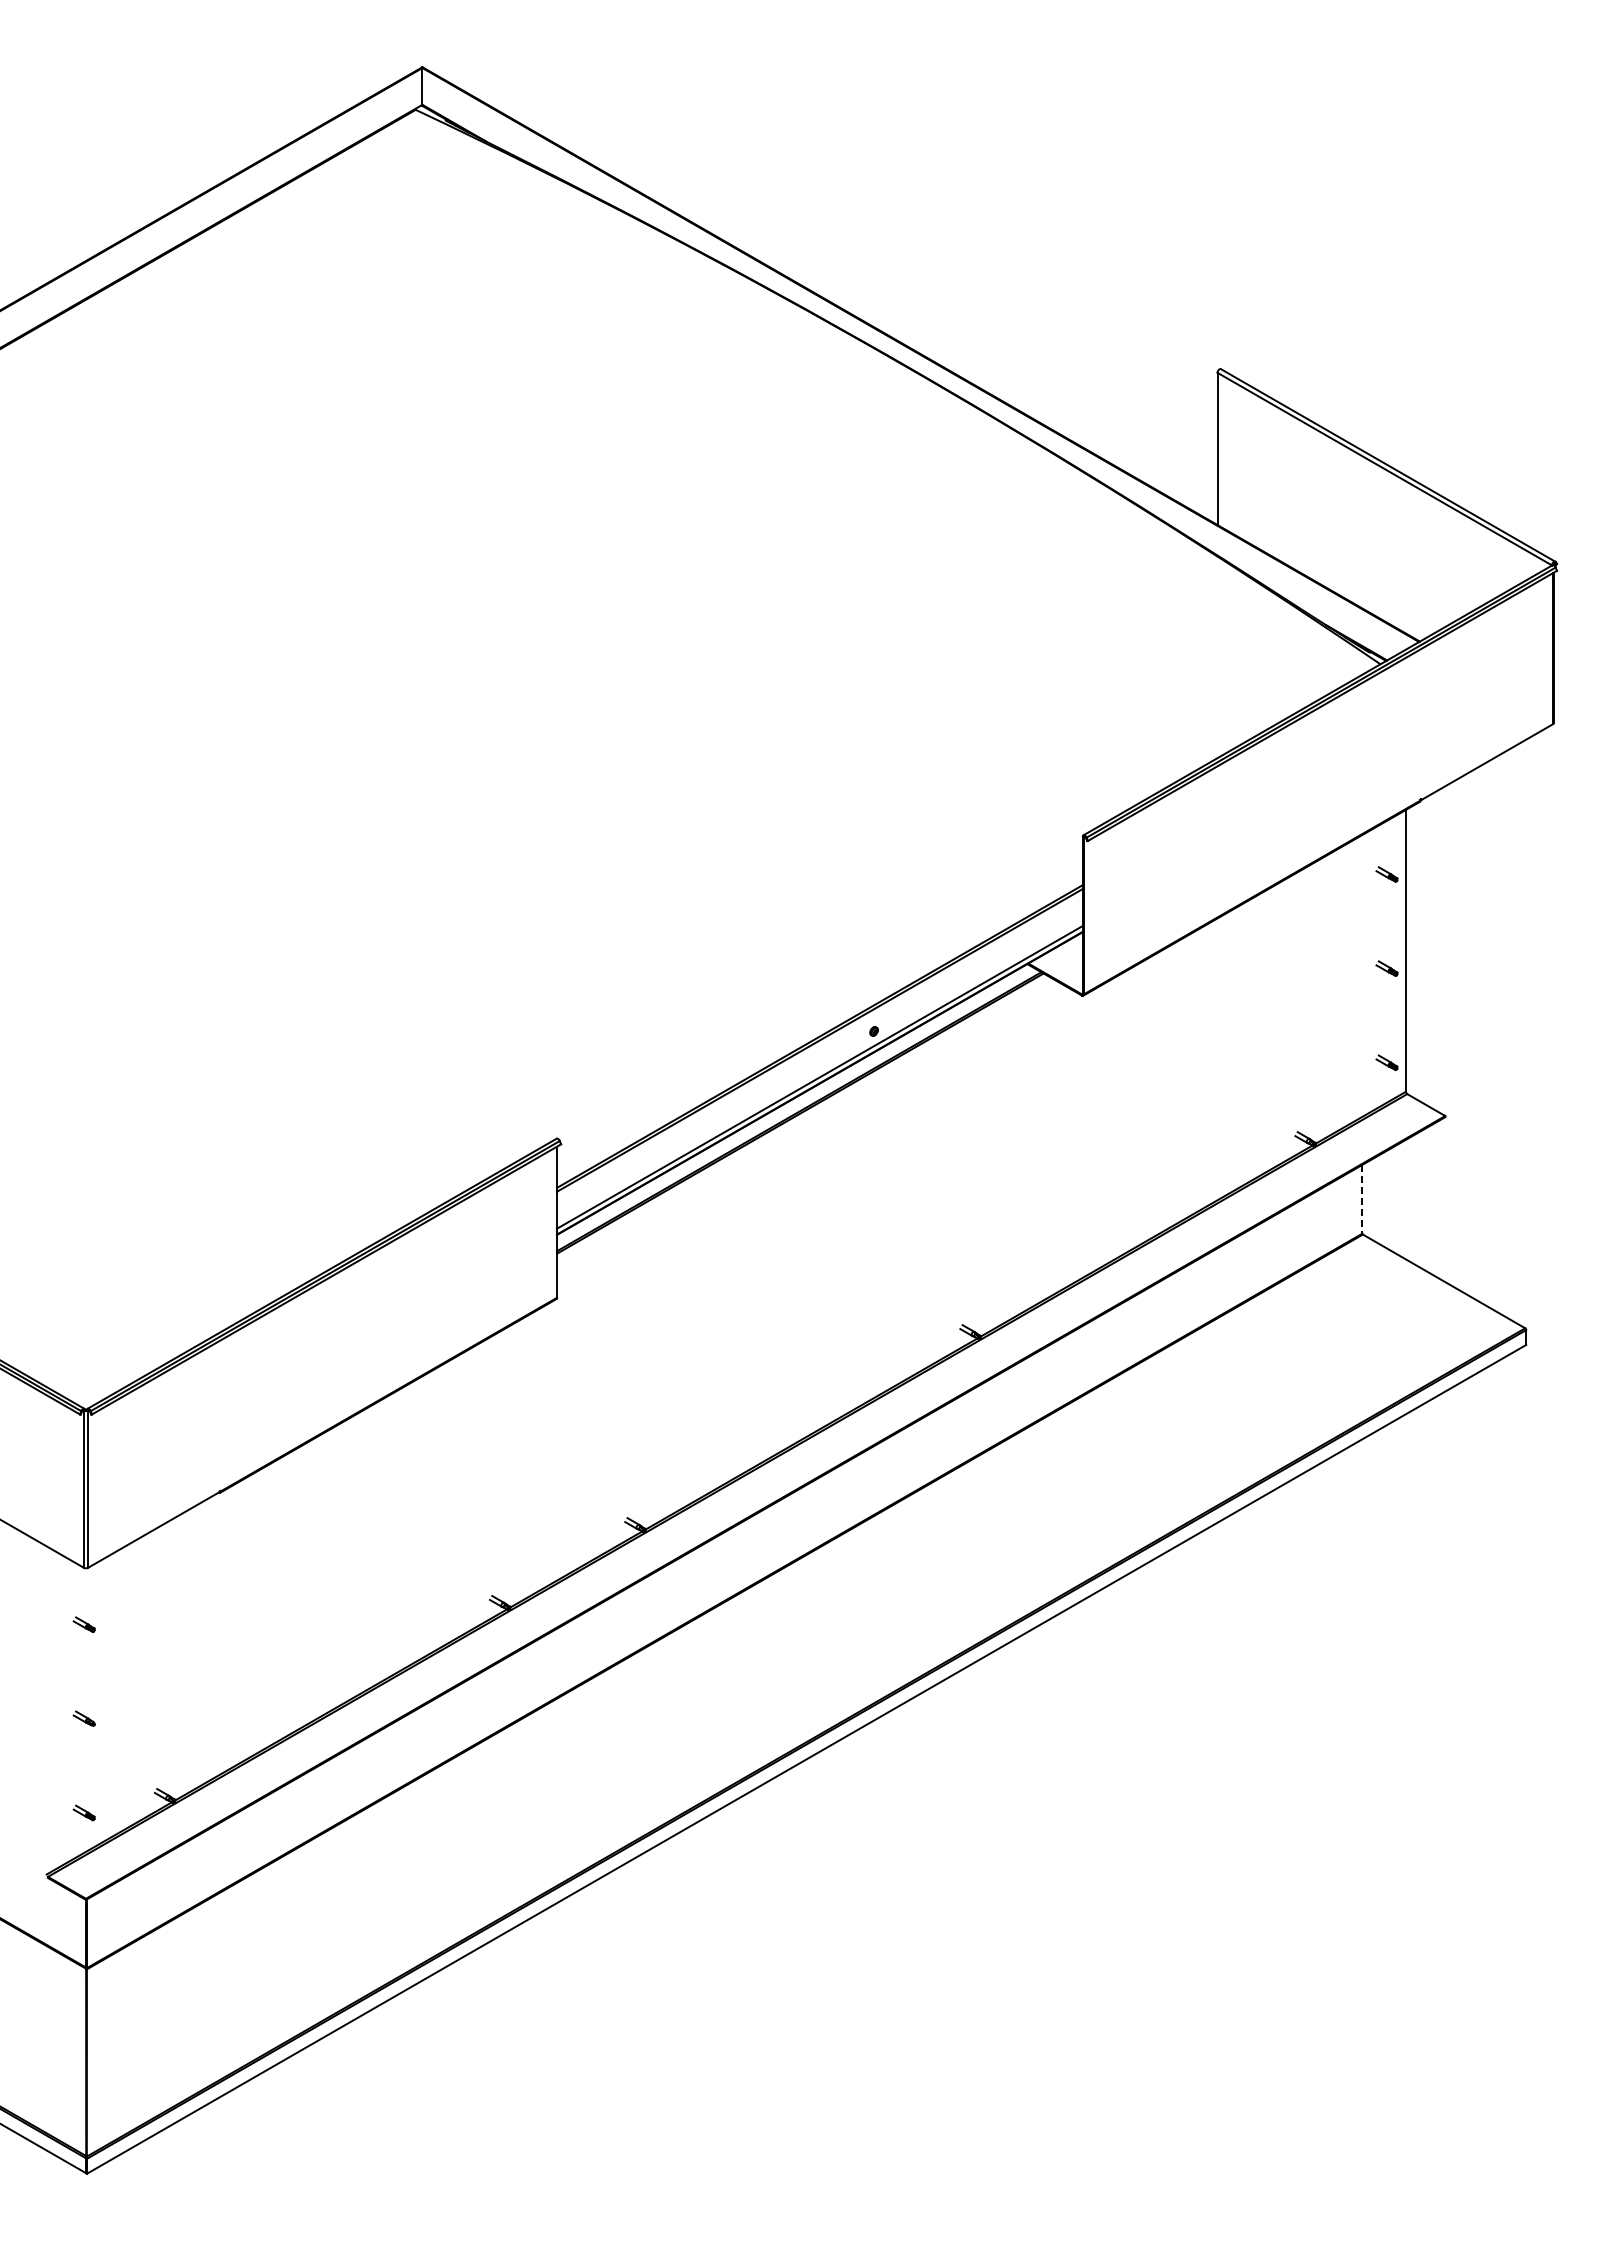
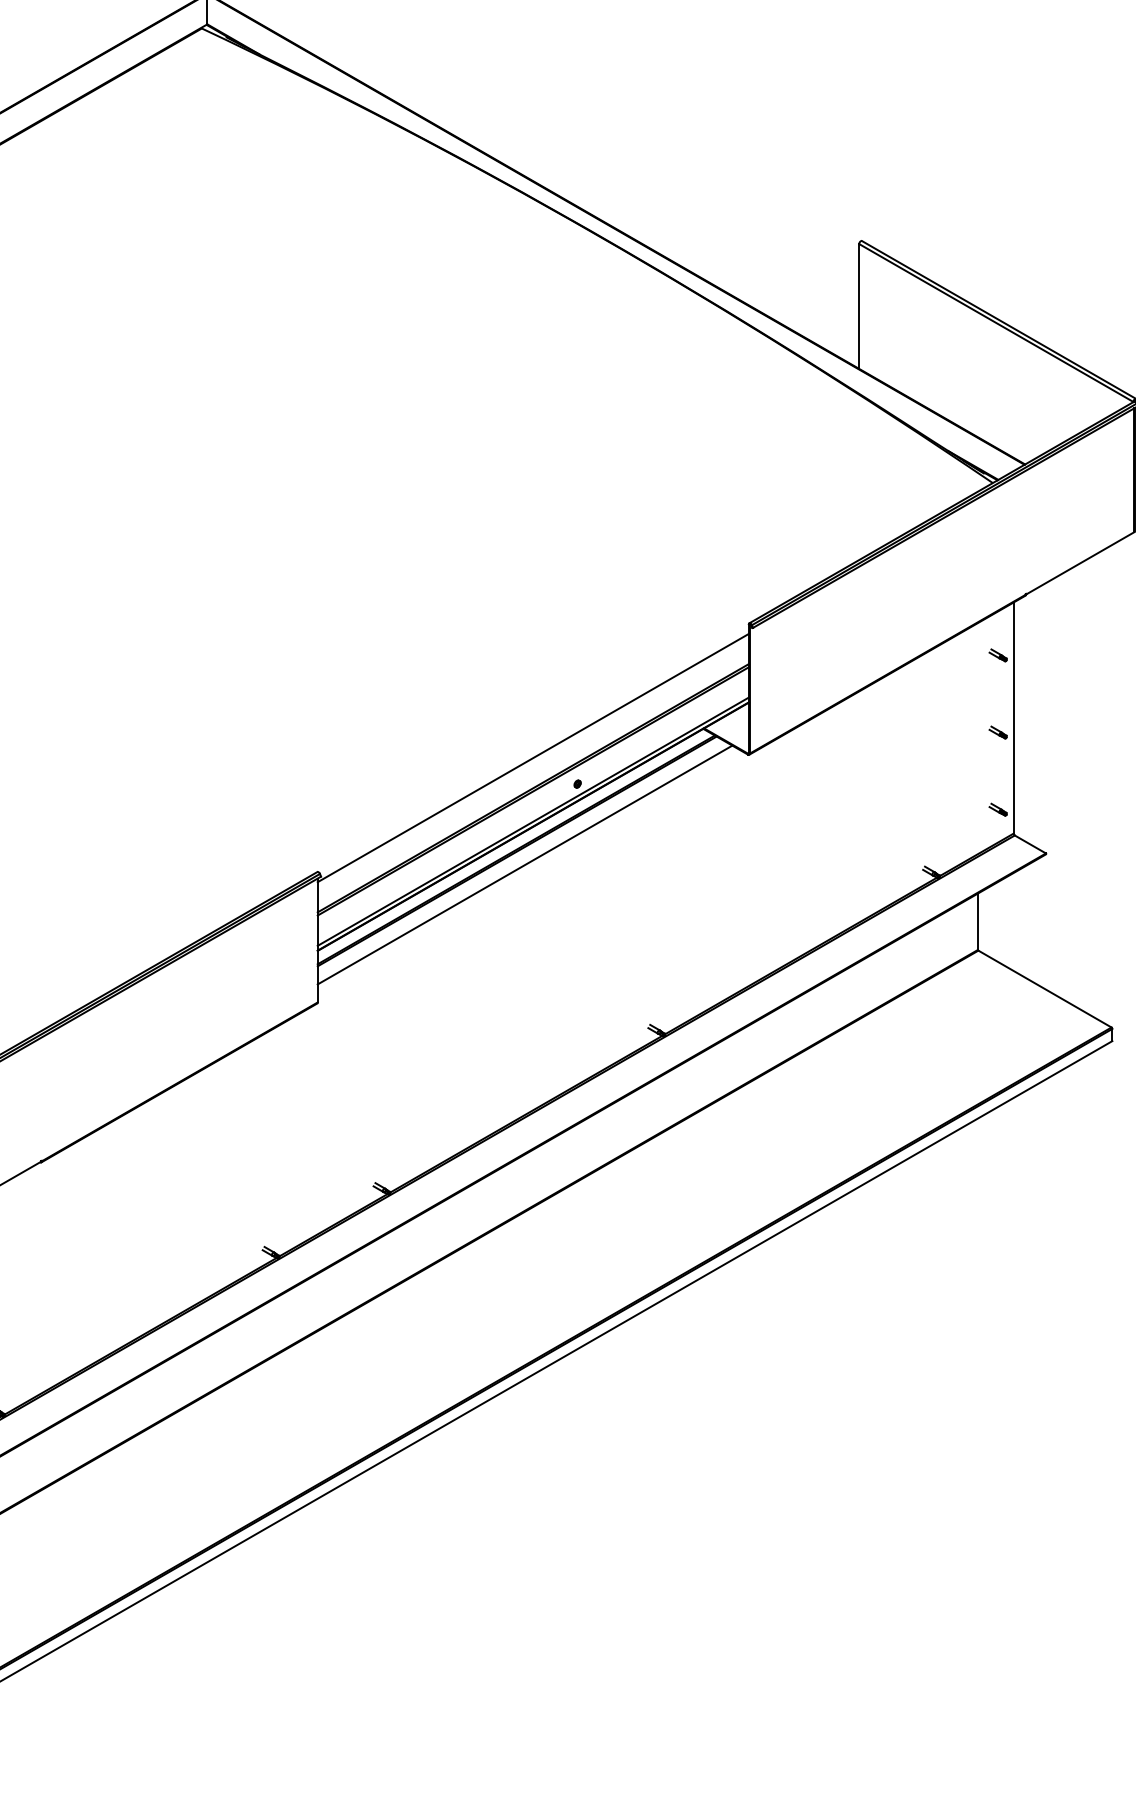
line: (819, 999) -> (532, 757), added
line: (809, 1129) -> (524, 864), added
line: (1362, 1199) -> (978, 921), dashed -> solid

